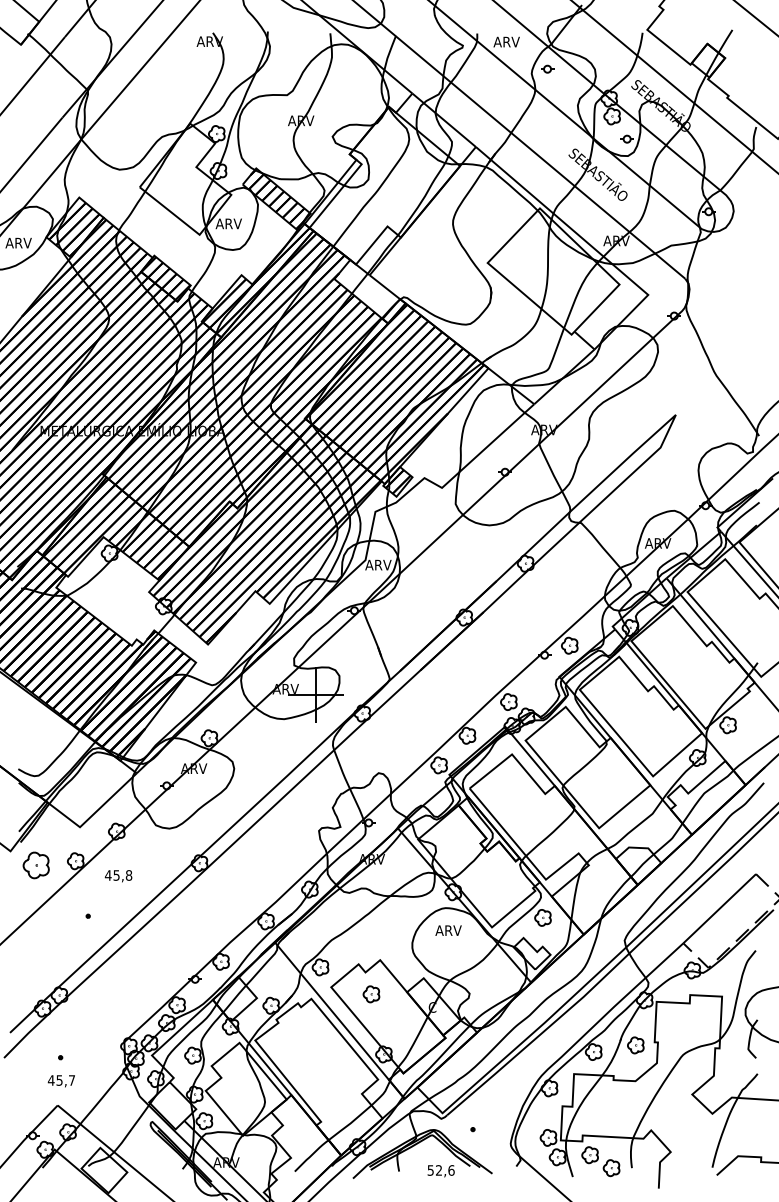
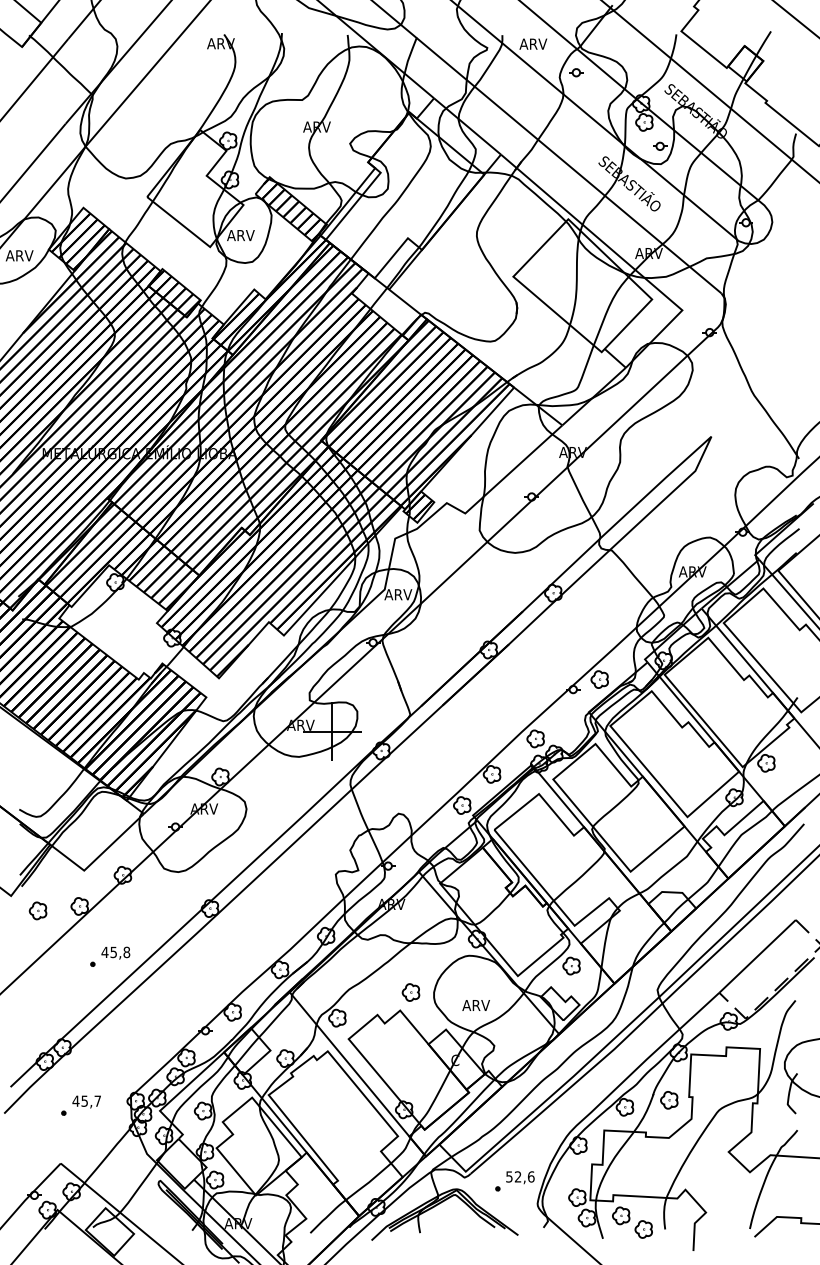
part: (35, 865) -> (37, 910), size x0.62
text: (118, 875) -> (115, 952), moved
text: (447, 930) -> (475, 1005), moved
part: (370, 994) -> (410, 992), moved
text: (61, 1080) -> (86, 1101), moved
text: (441, 1171) -> (520, 1177), moved

